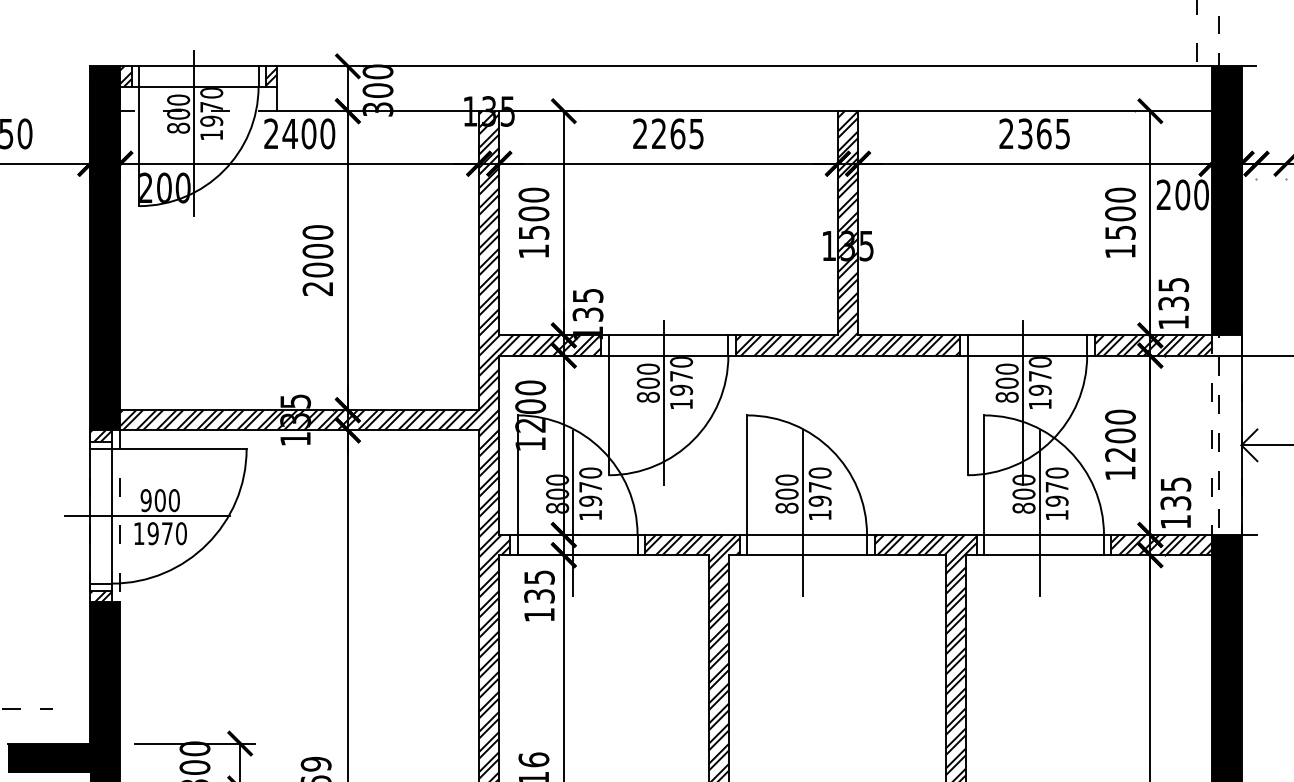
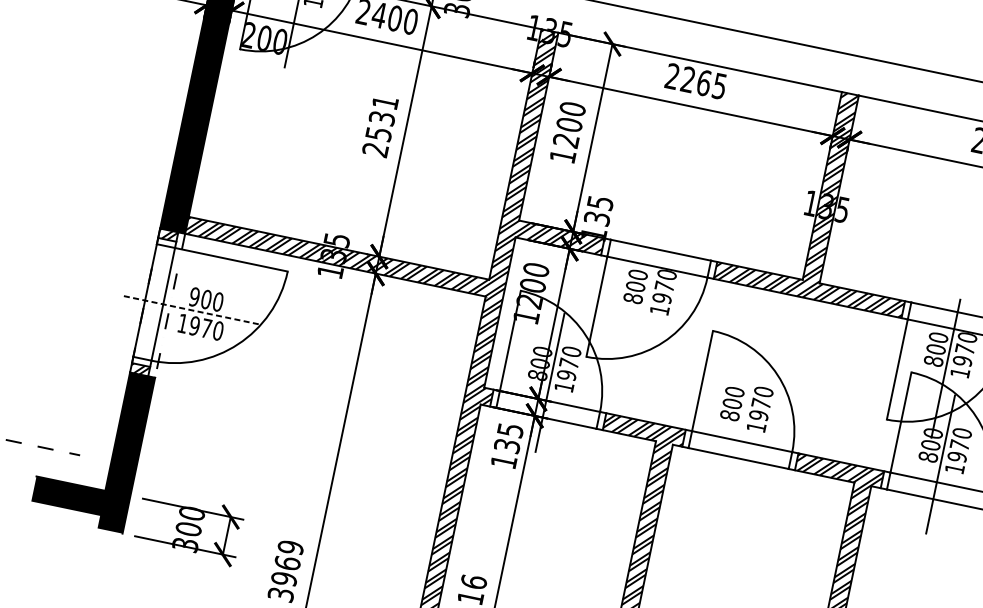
text: (533, 232) -> (565, 140), 1500 -> 1200
text: (317, 251) -> (381, 118), 2000 -> 2531
line: (664, 402) -> (645, 305), removed
line: (802, 513) -> (741, 422), removed
line: (147, 516) -> (192, 310), solid -> dashed

